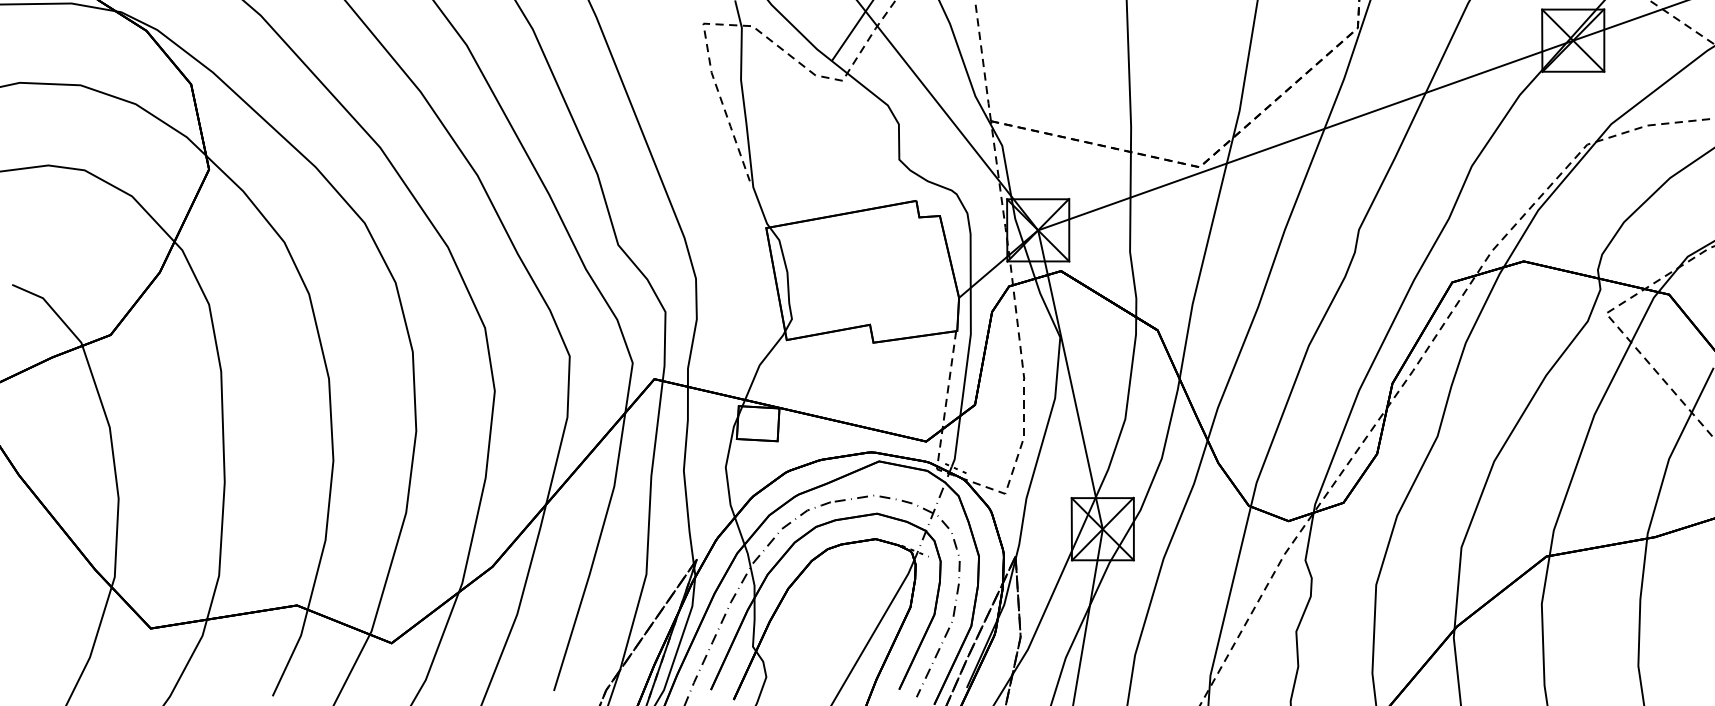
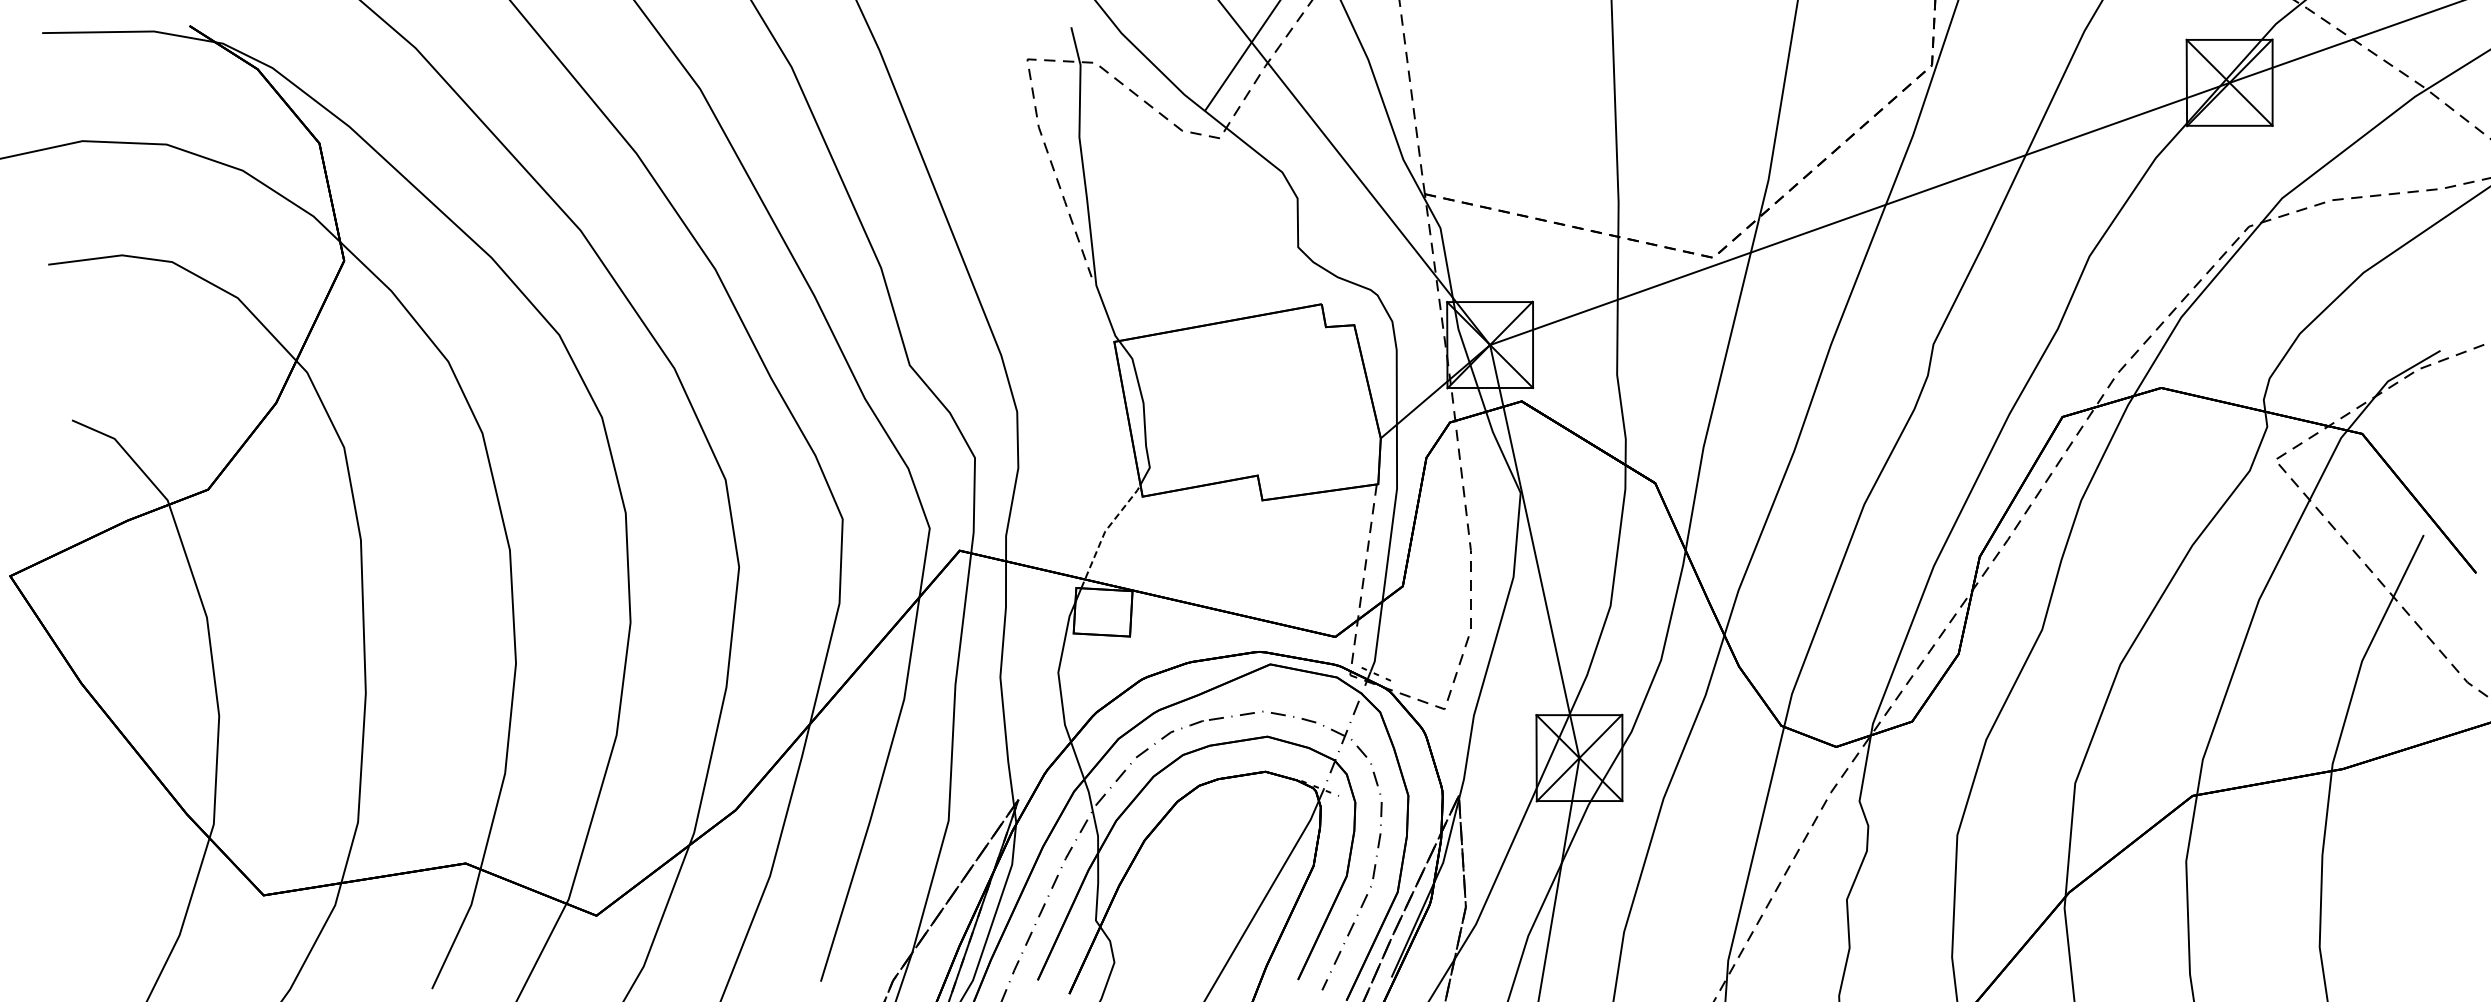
line: (759, 365) -> (1105, 531), solid -> dashed

